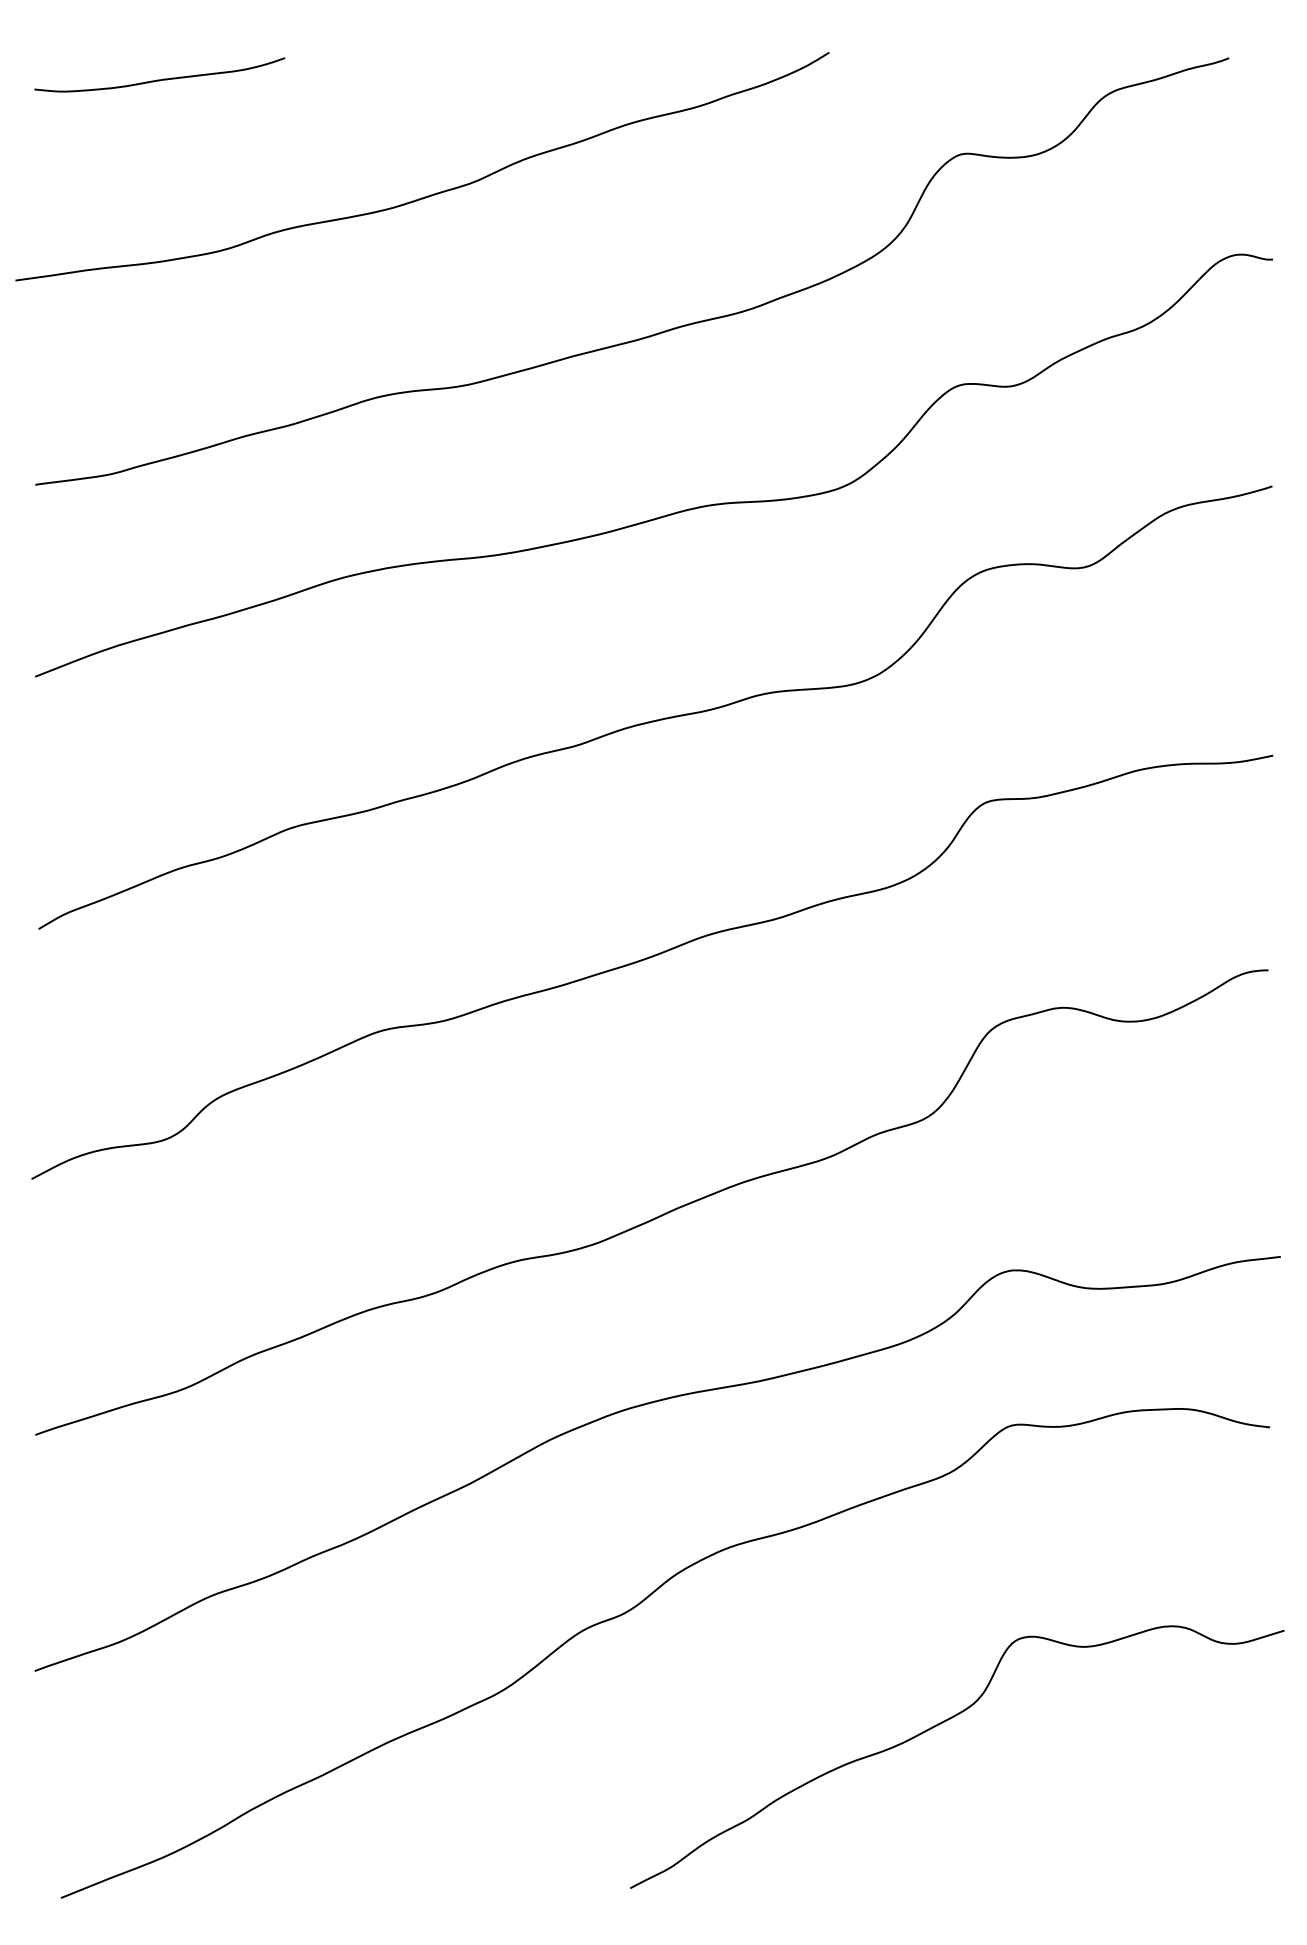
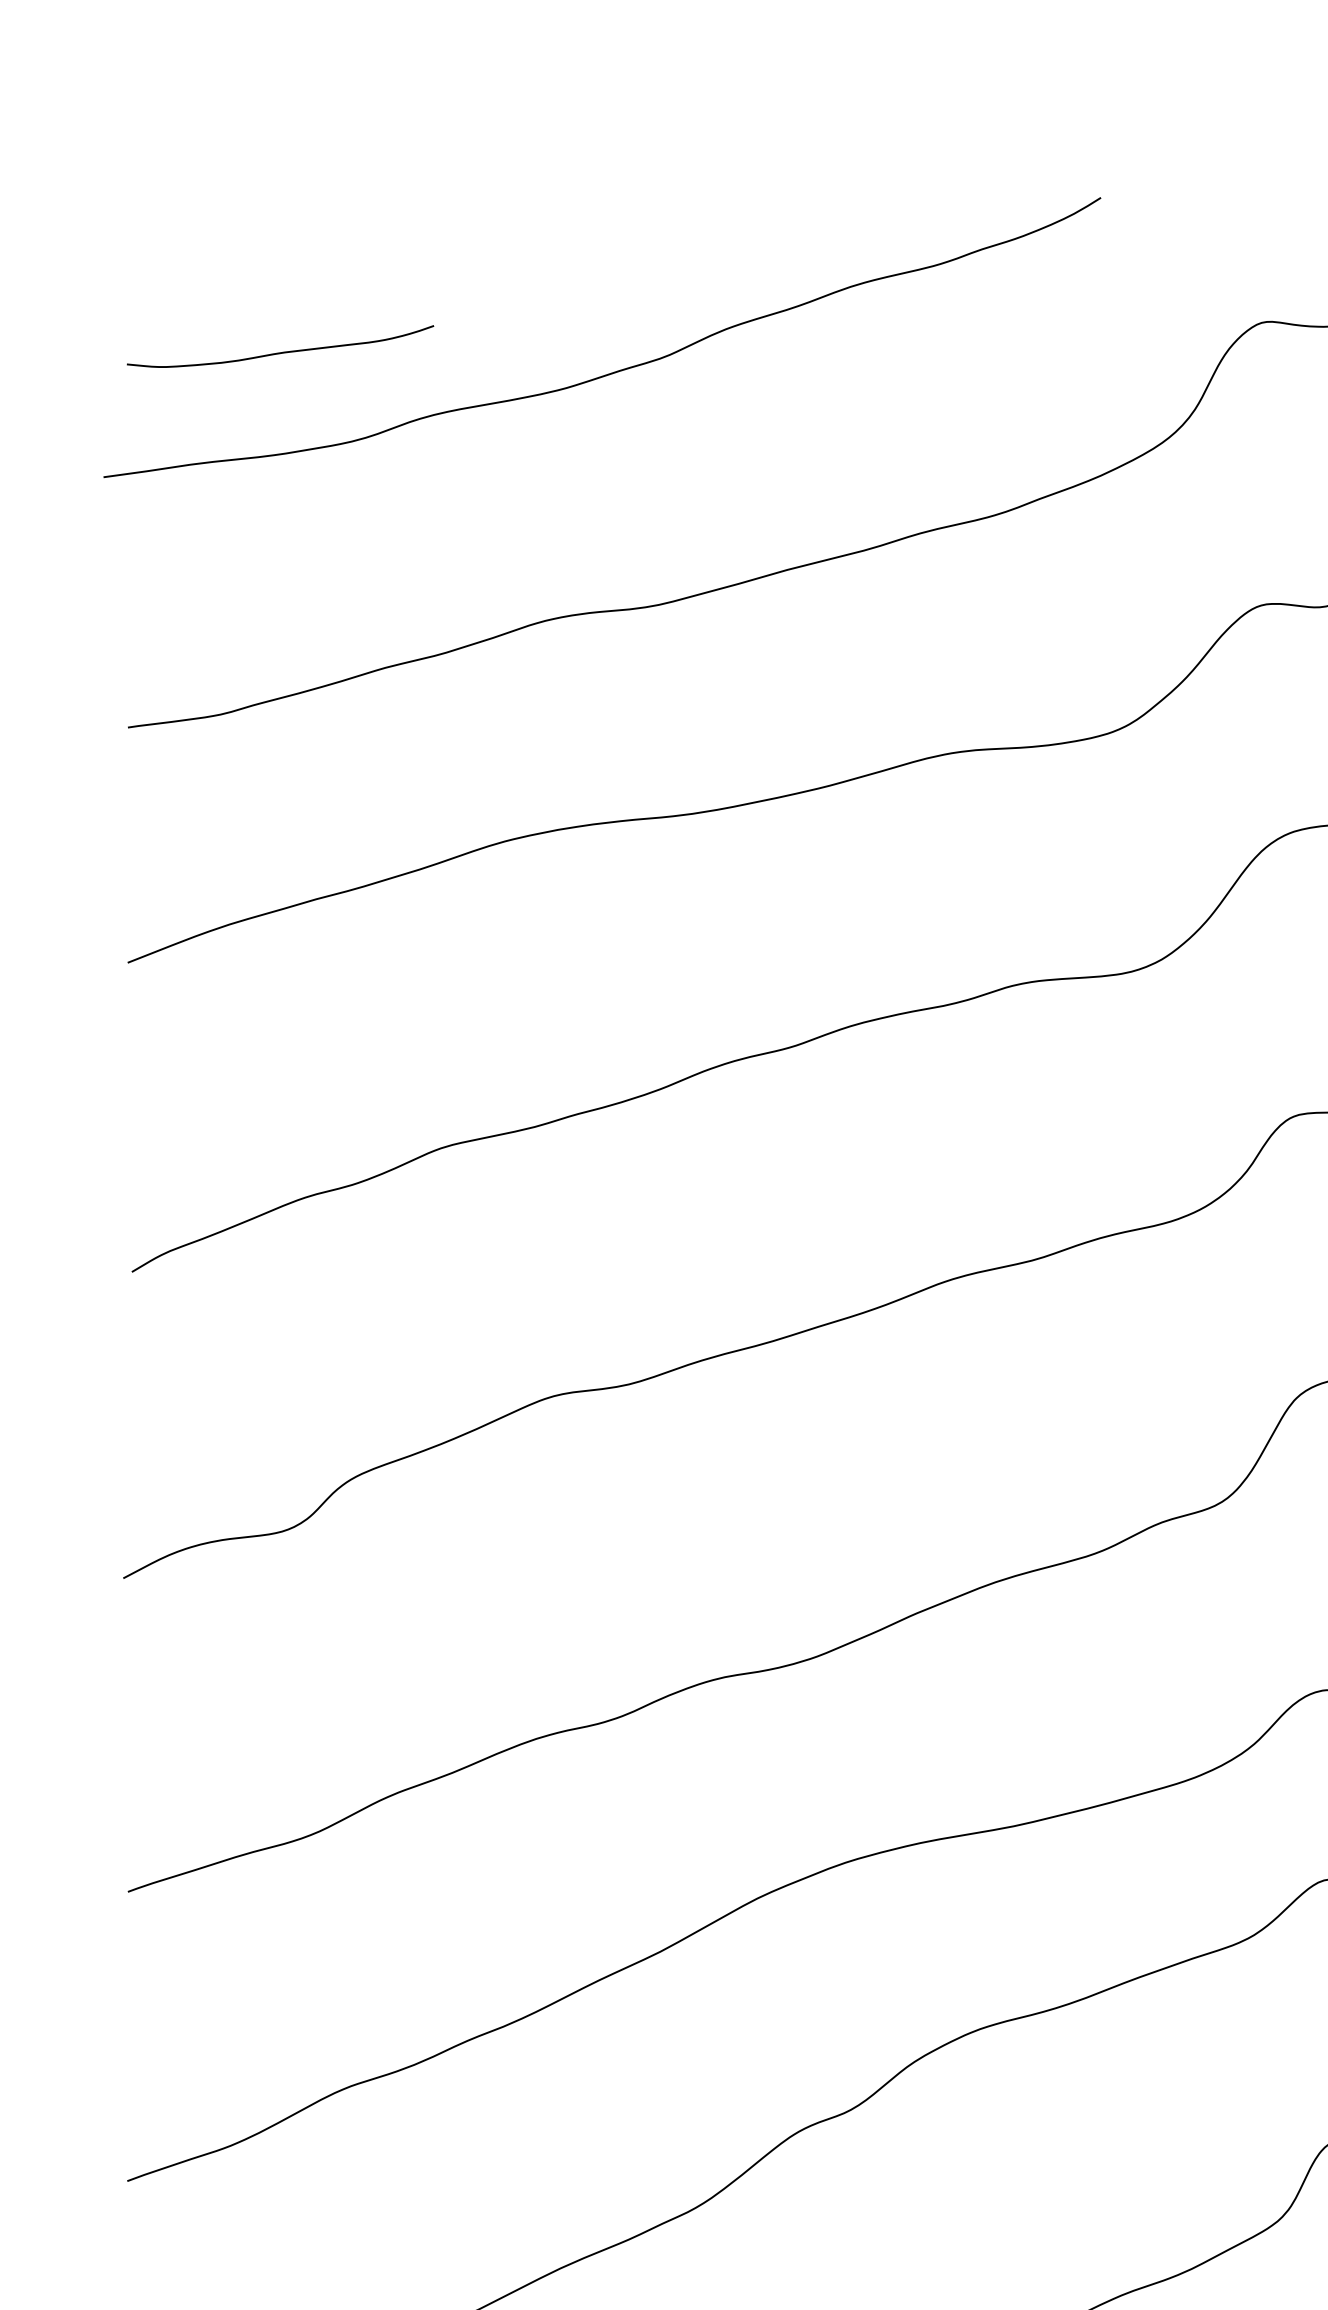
curve: (159, 79) -> (280, 352), moved

